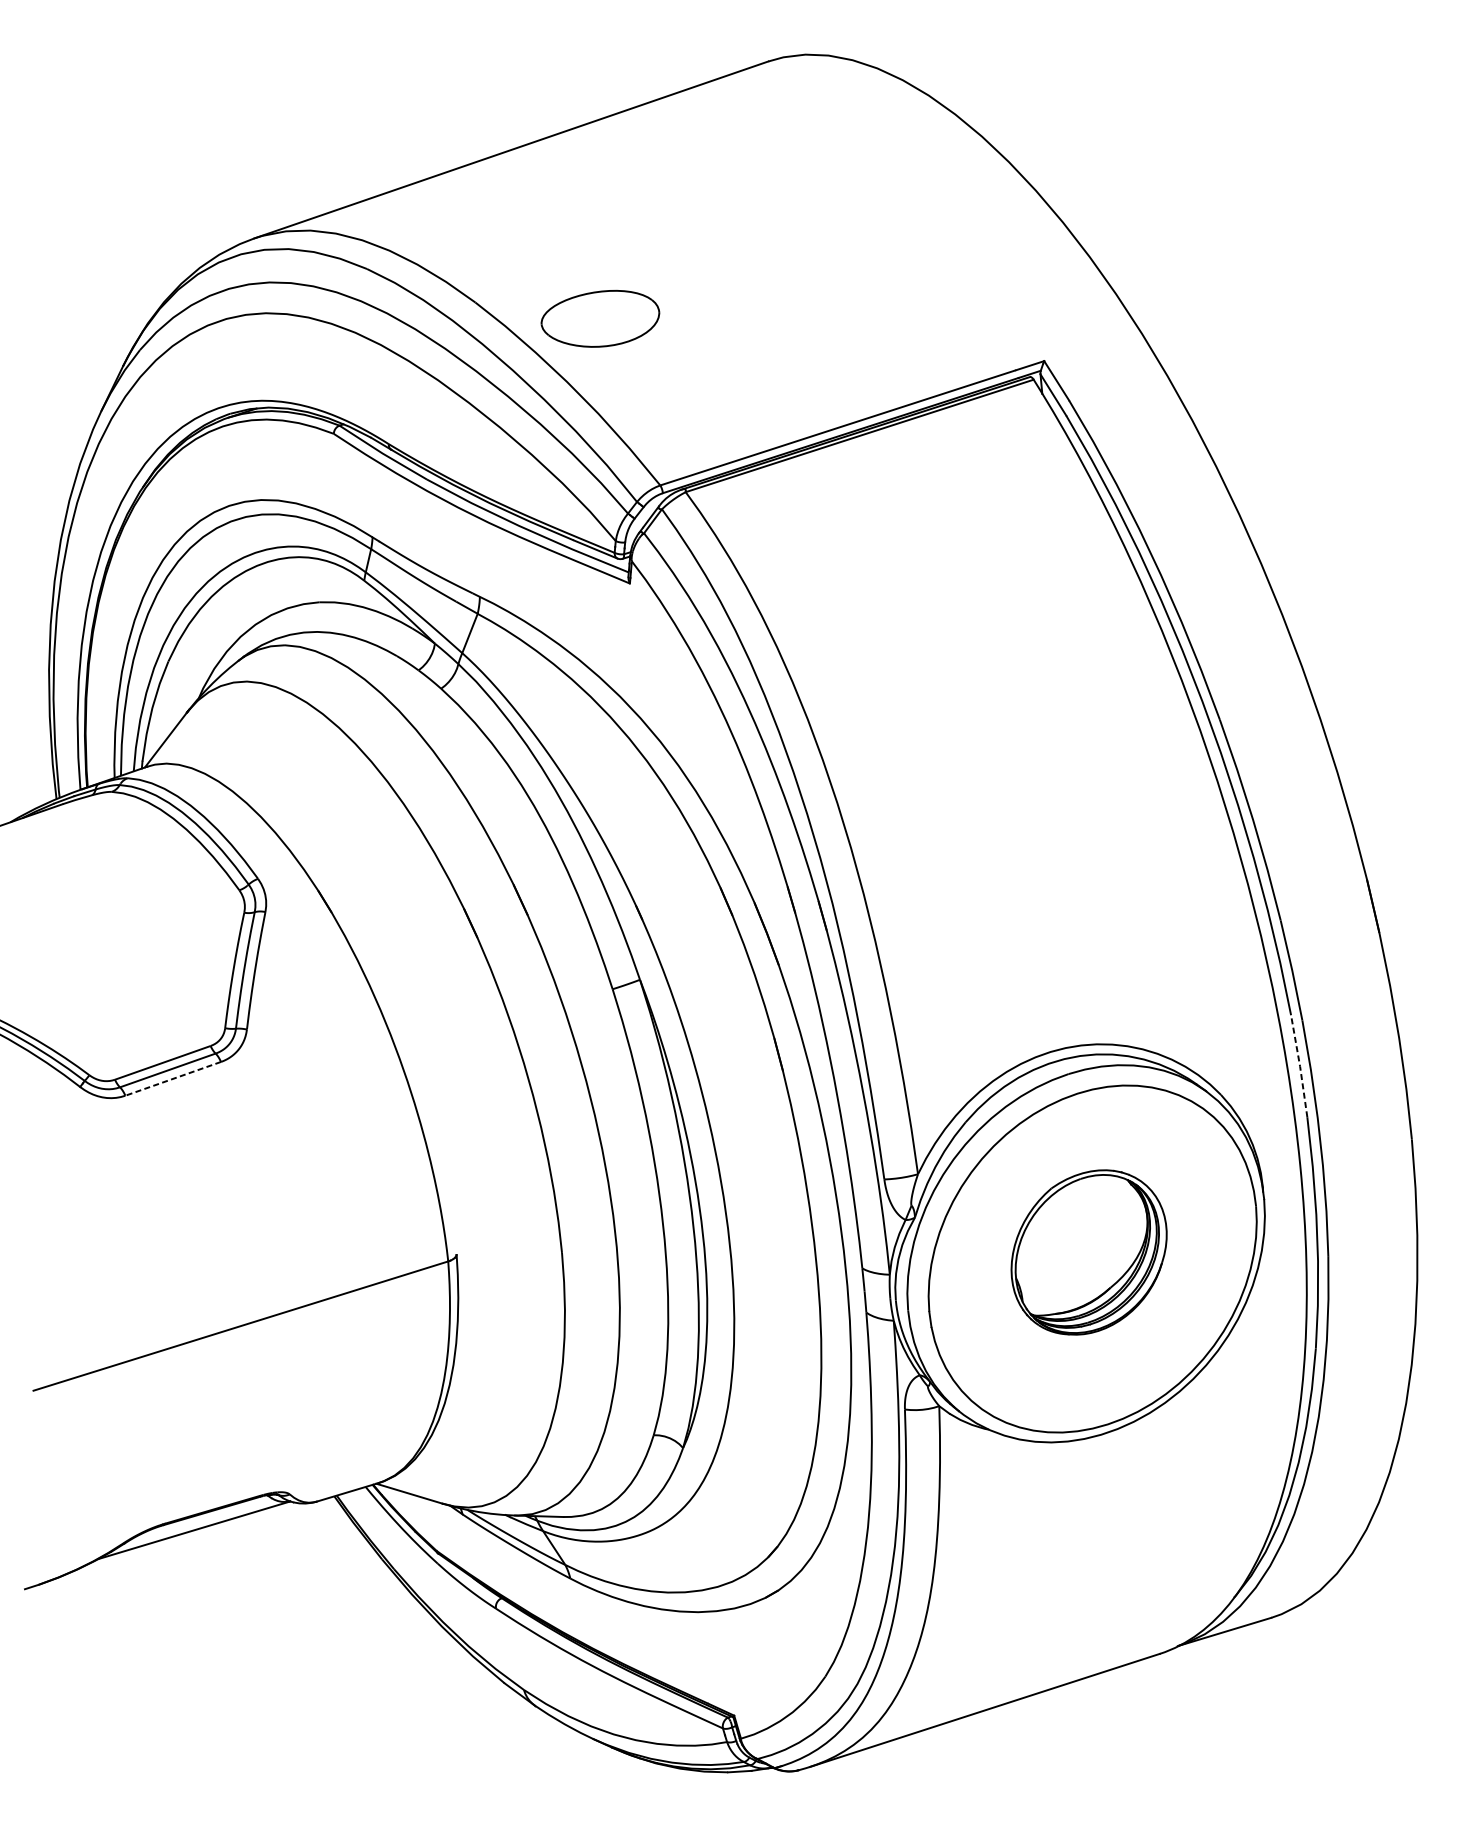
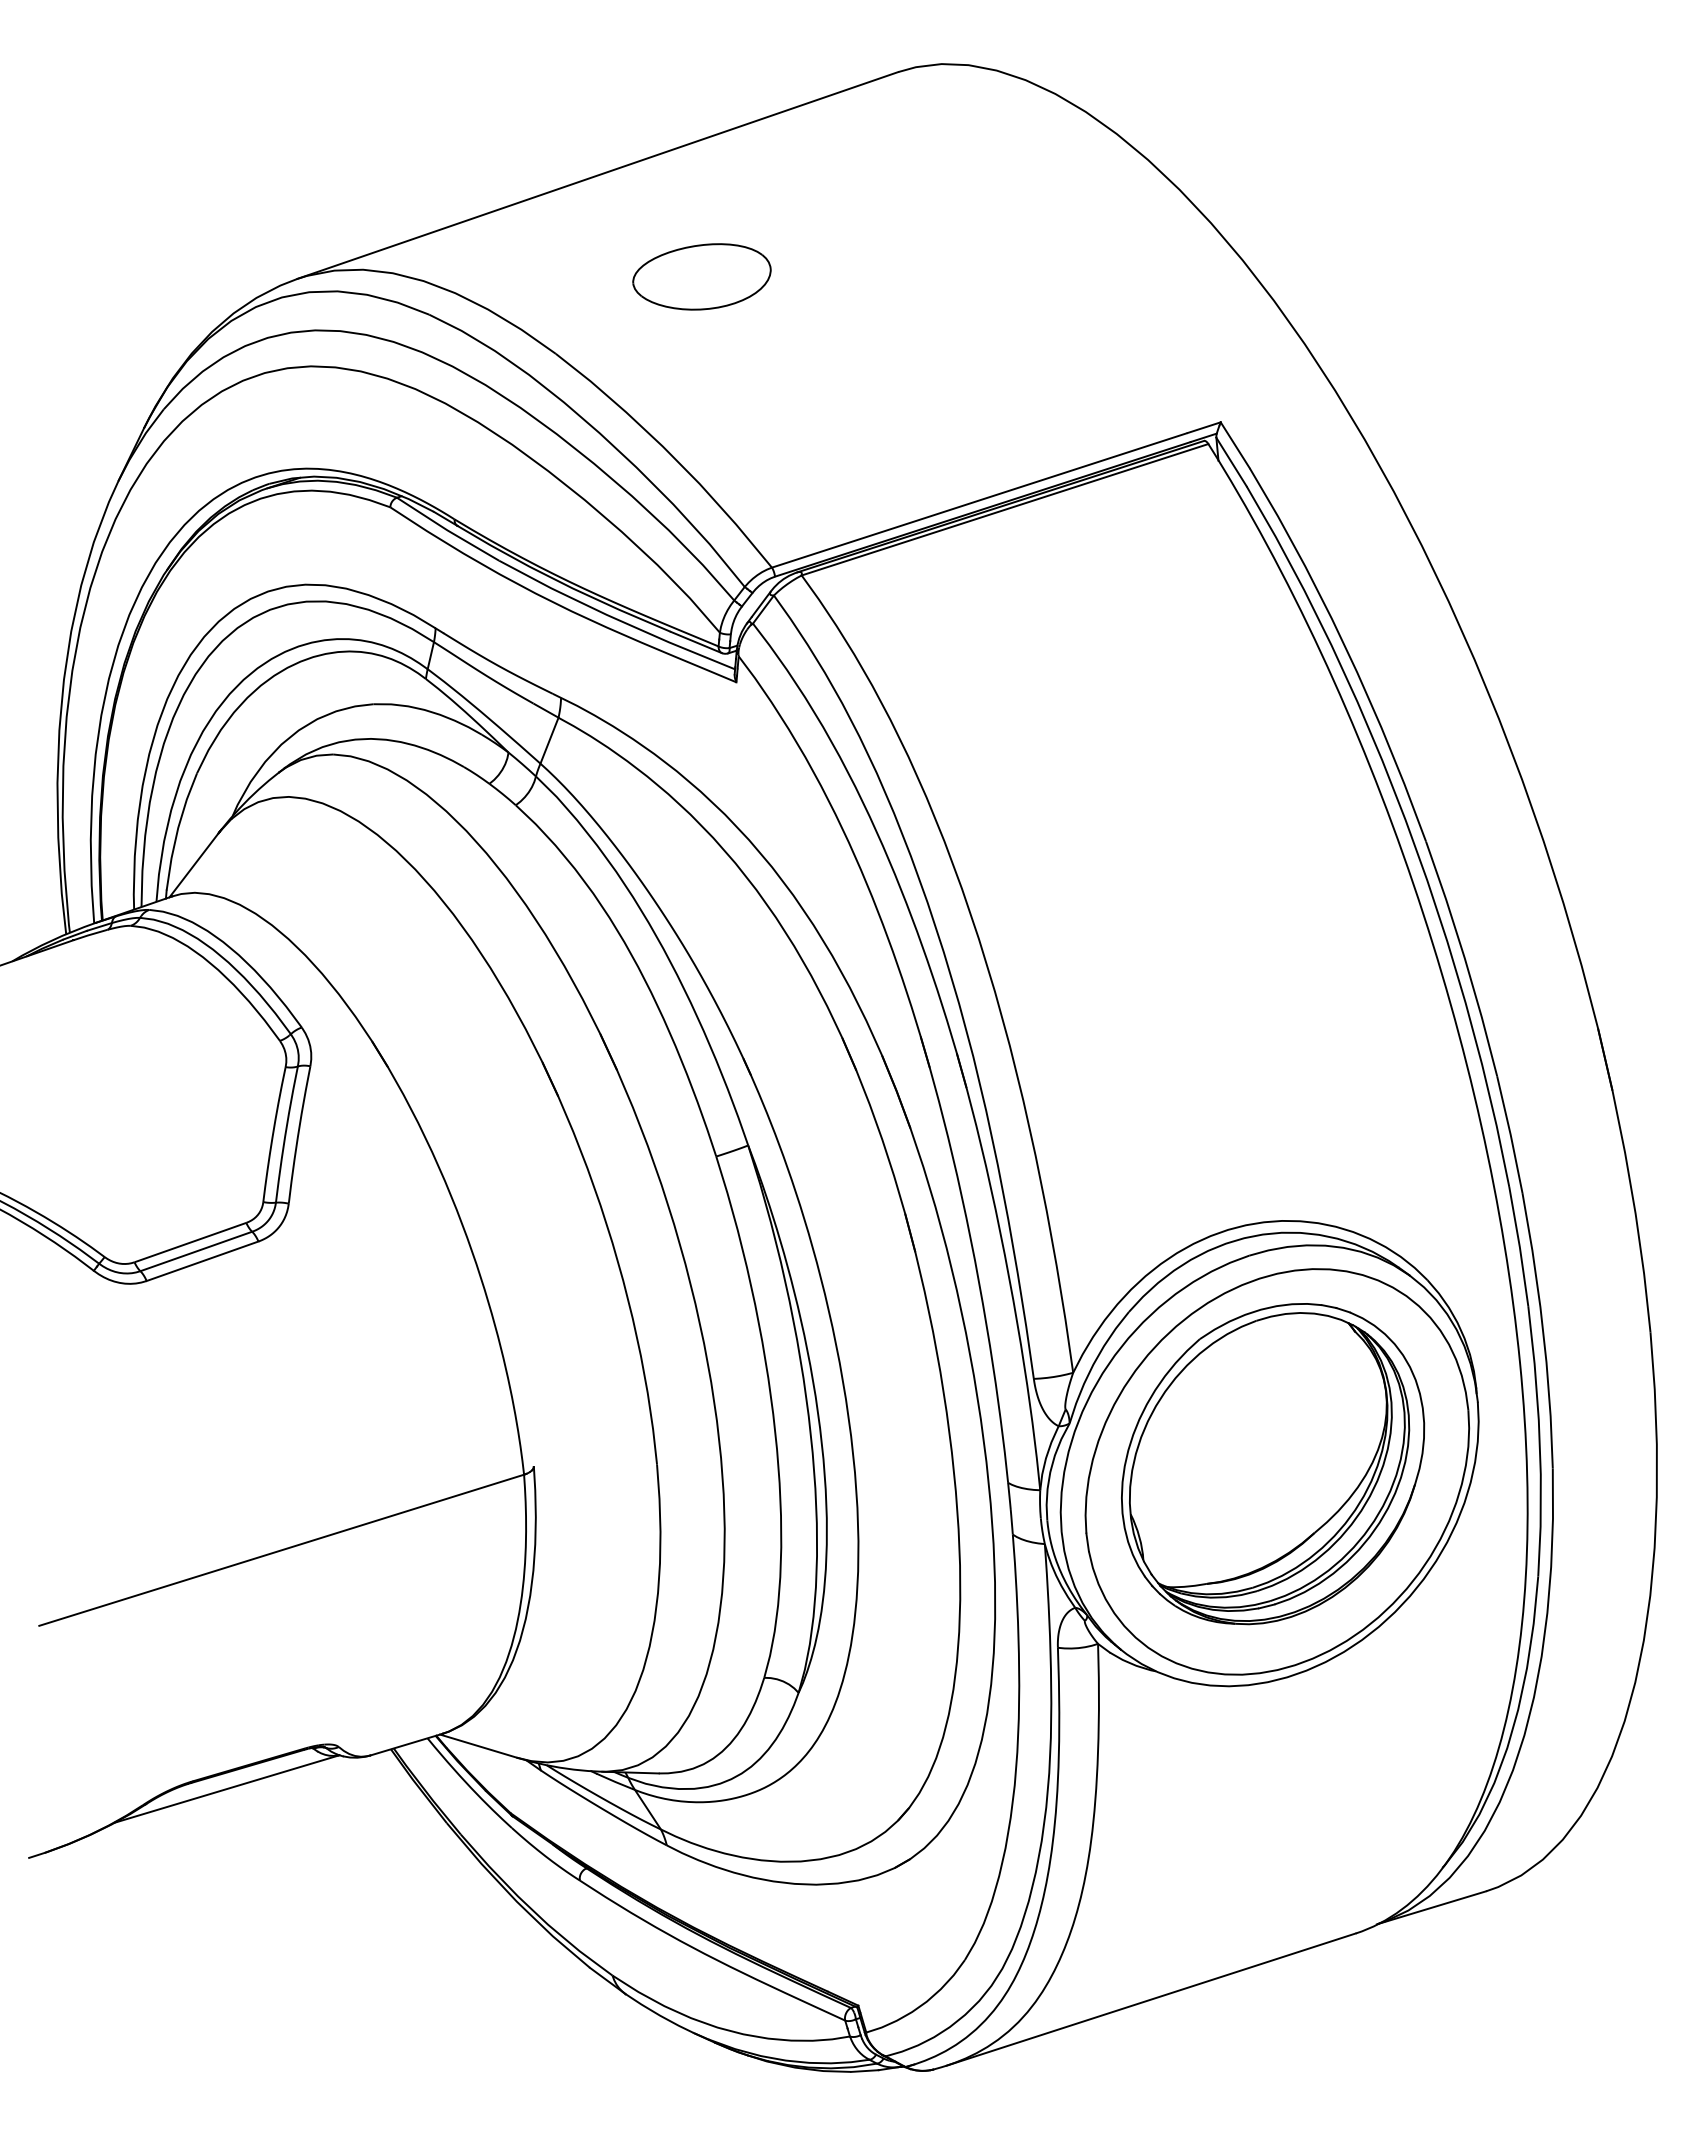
part: (600, 318) -> (701, 276), moved
line: (1299, 1066) -> (1519, 1246), dashed -> solid
line: (173, 1079) -> (202, 1261), dashed -> solid
part: (1089, 1252) -> (1273, 1464), size x1.67

